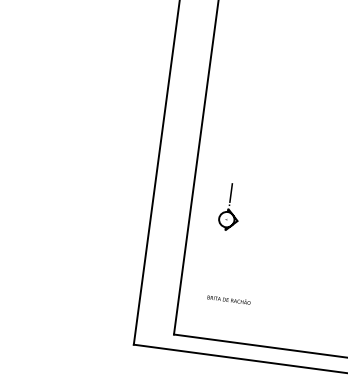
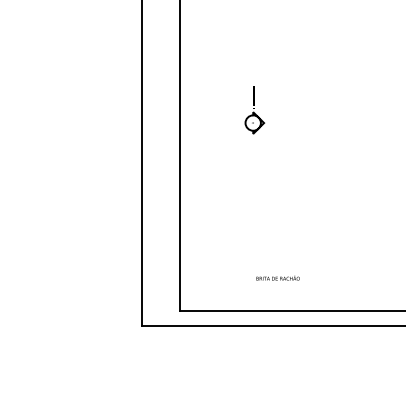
part: (229, 207) -> (254, 110), moved
text: (228, 299) -> (277, 277), moved

